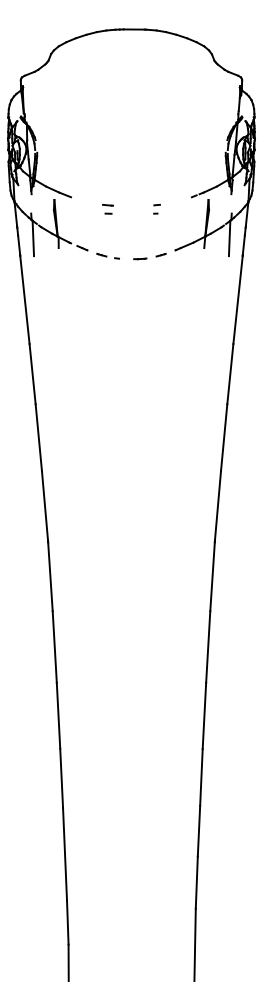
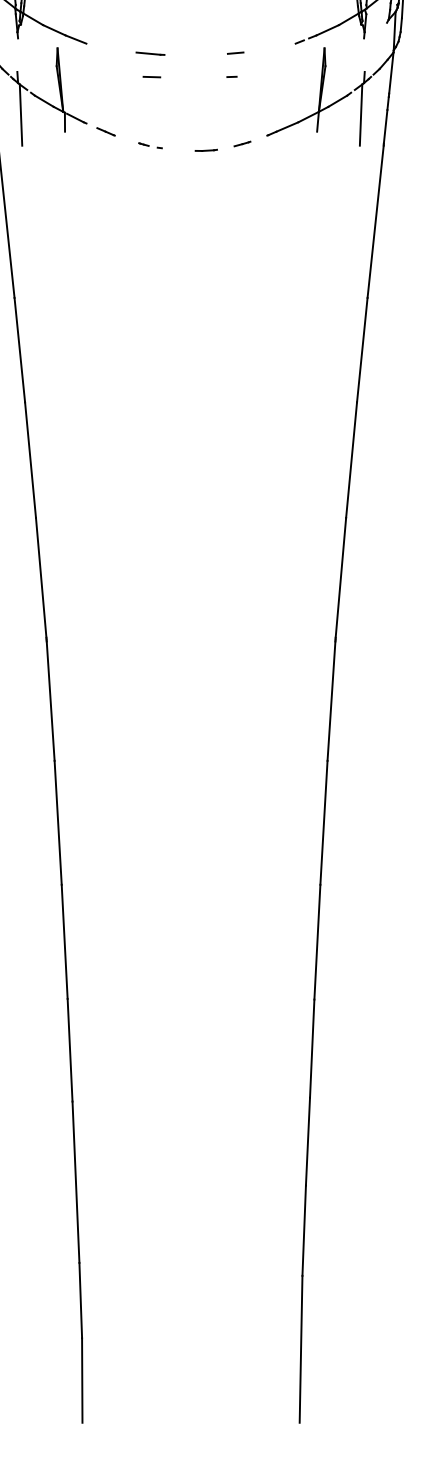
part: (107, 208) -> (149, 63), size x1.6
part: (156, 208) -> (234, 63), size x1.6
part: (107, 255) -> (149, 144), size x0.6

